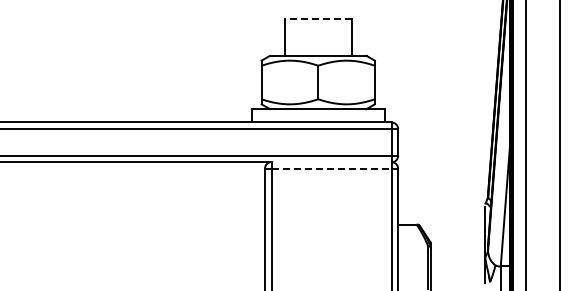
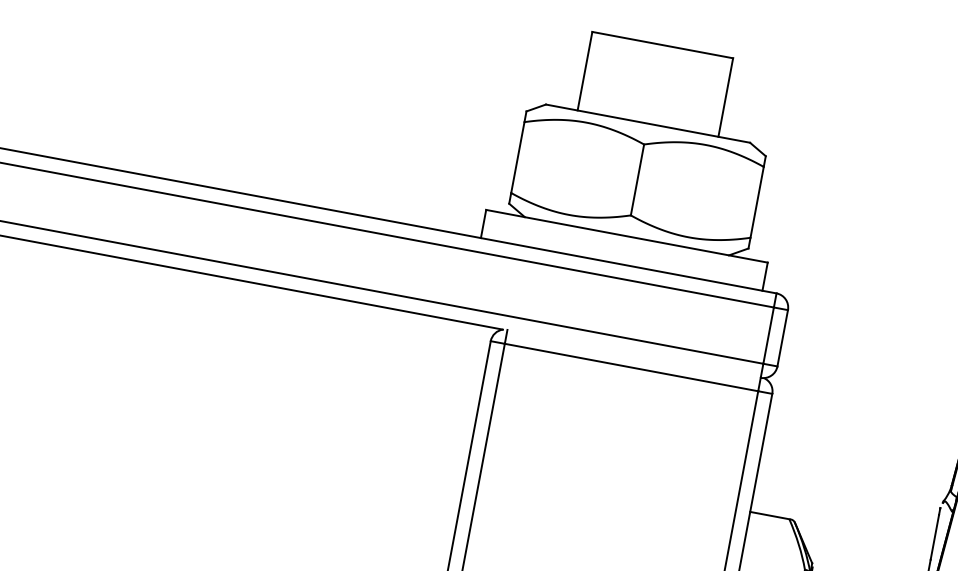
line: (317, 18) -> (661, 44), dashed -> solid
line: (331, 168) -> (631, 366), dashed -> solid

